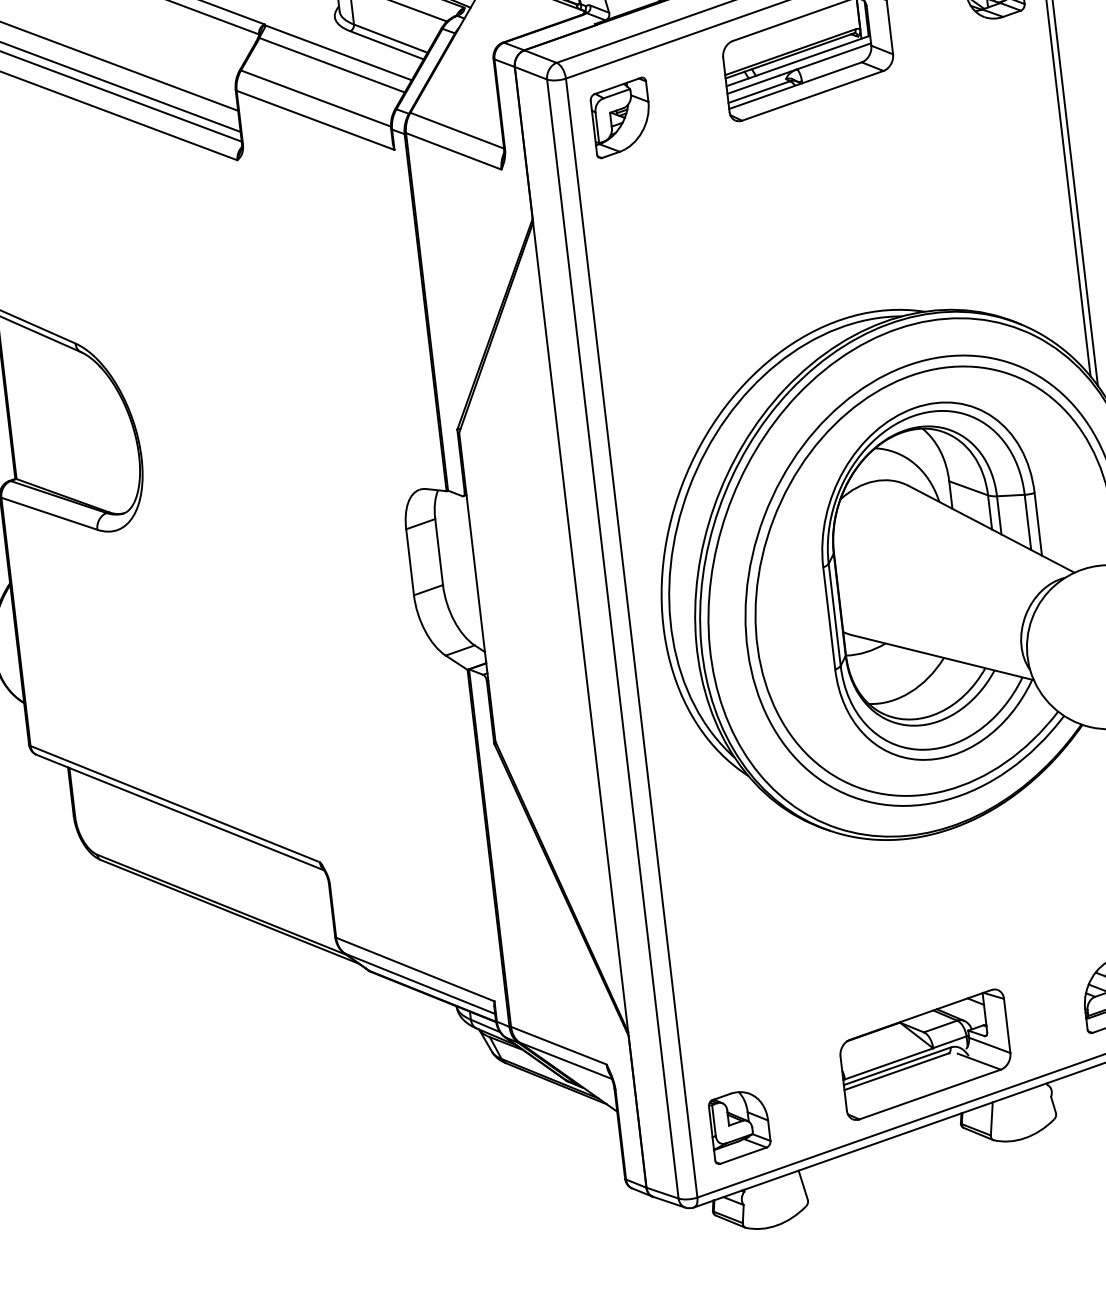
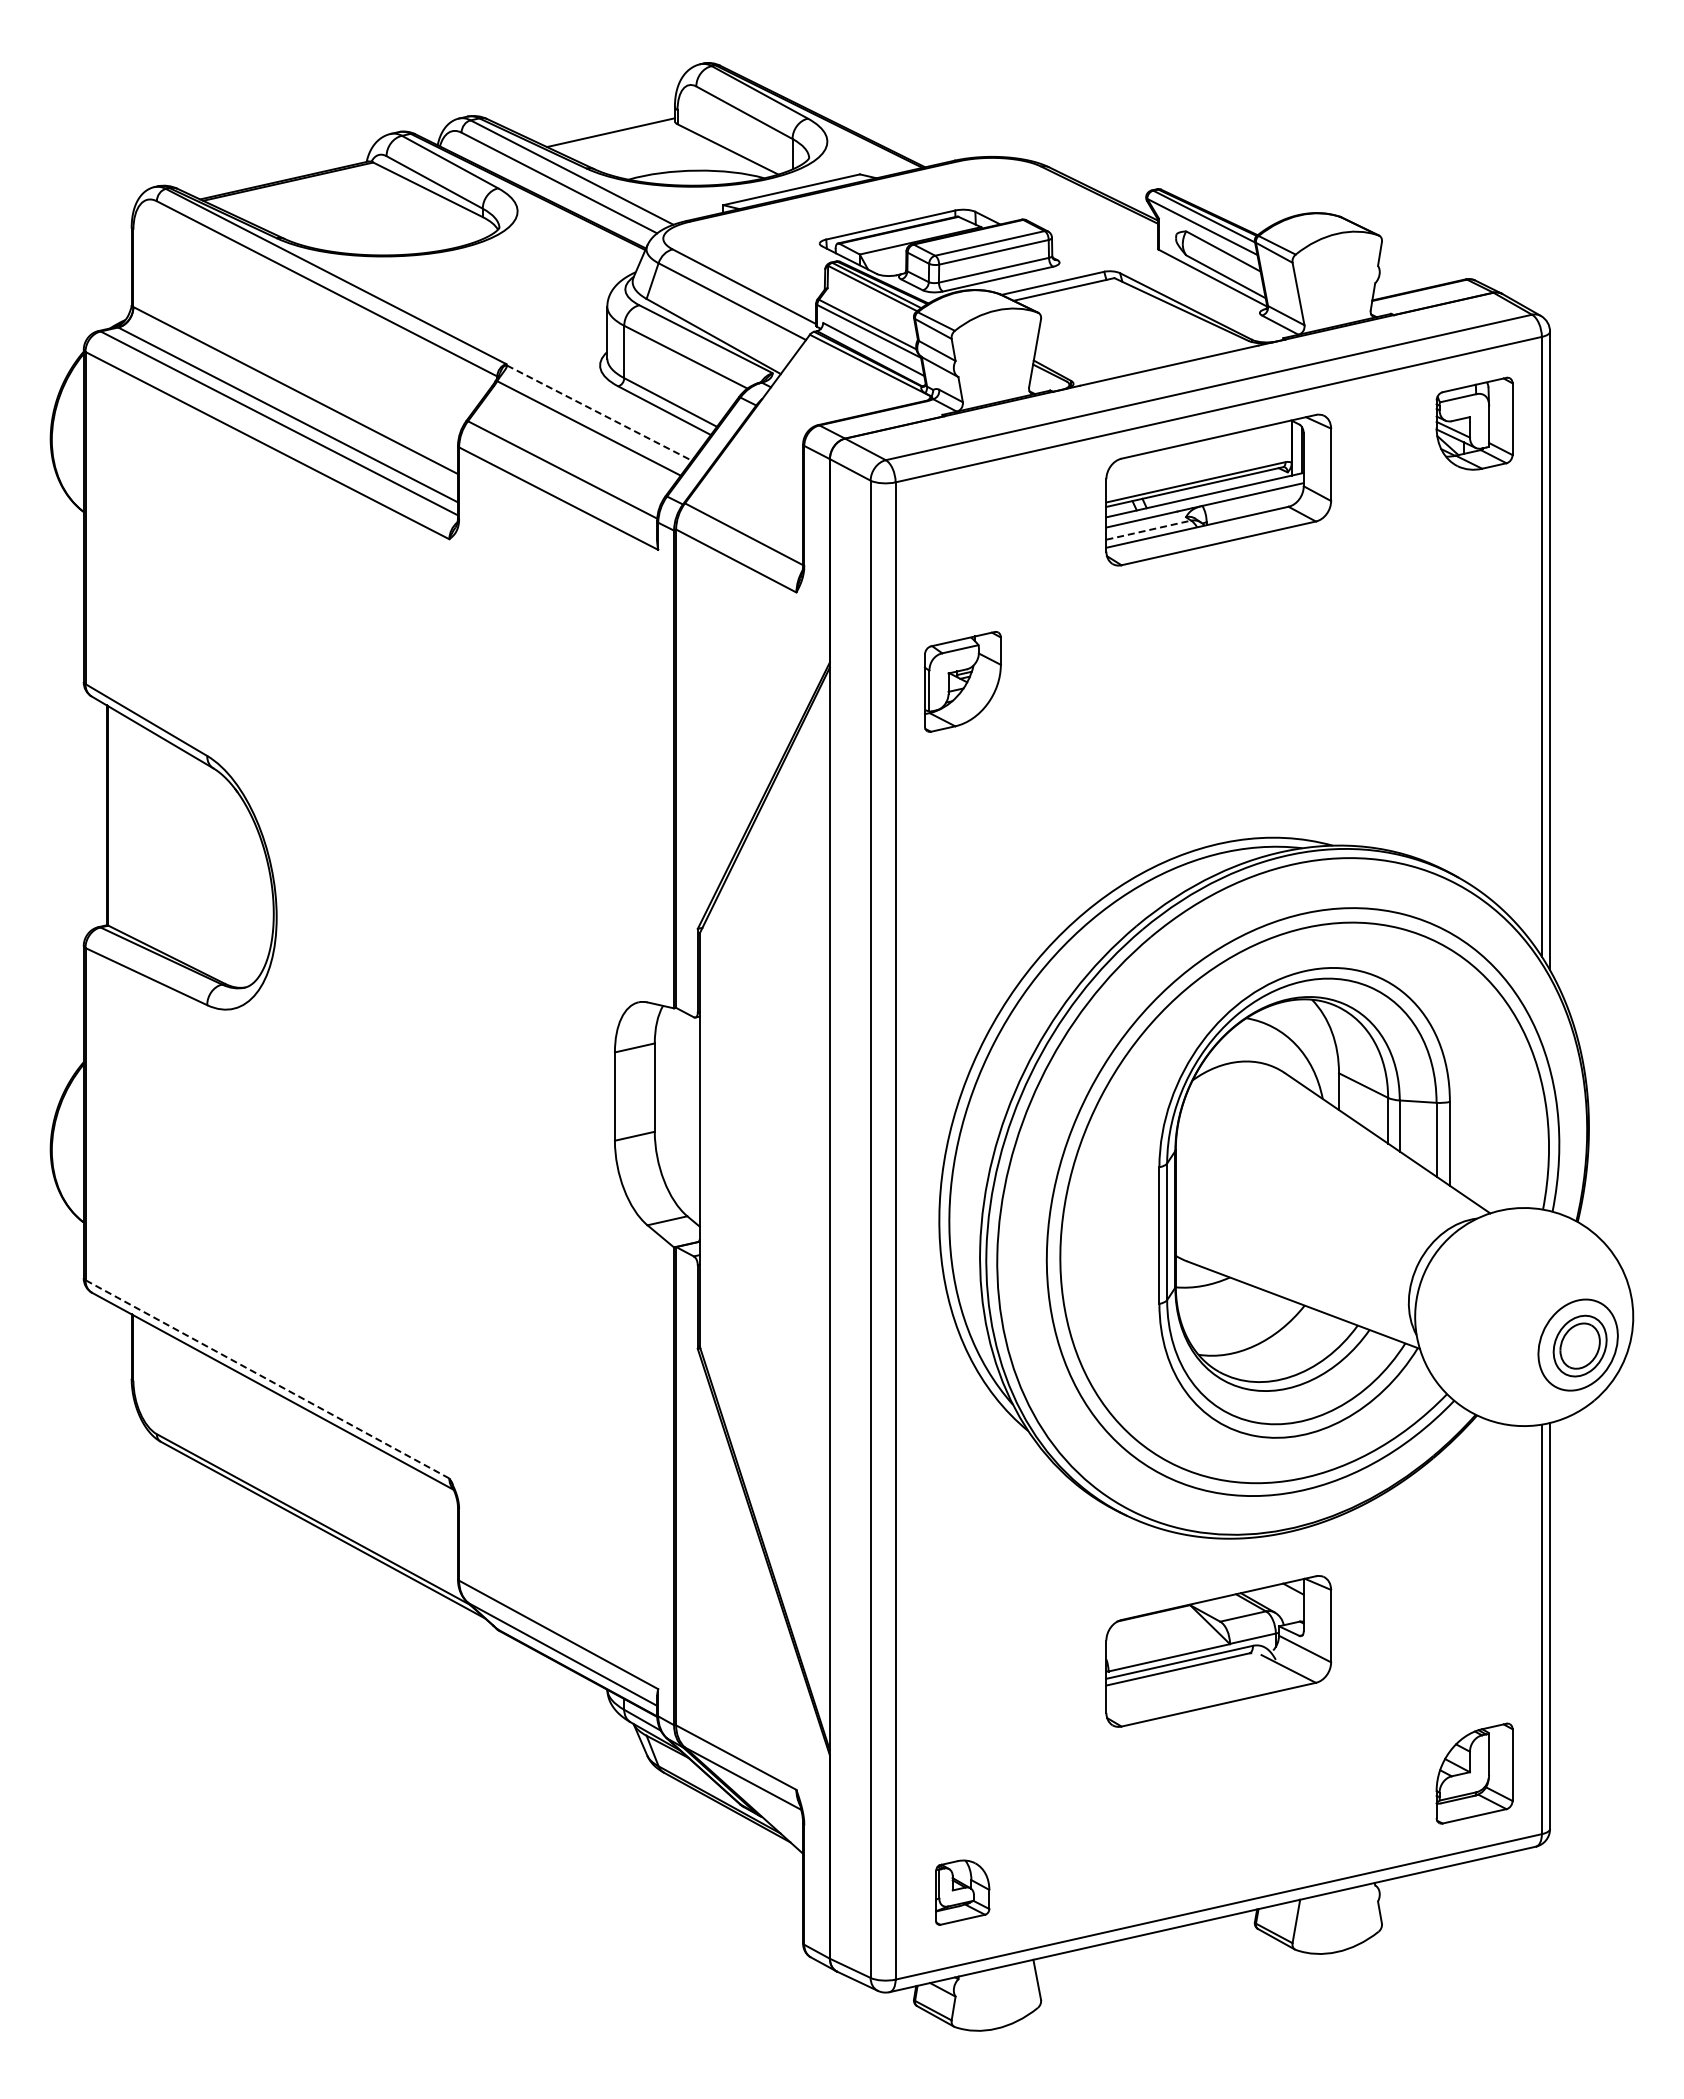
line: (338, 53) -> (599, 413), solid -> dashed
line: (759, 92) -> (1149, 530), solid -> dashed
part: (621, 117) -> (962, 681), moved
line: (174, 804) -> (266, 1379), solid -> dashed
part: (925, 1054) -> (1218, 1651), moved
part: (739, 1126) -> (962, 1892), size x0.7

